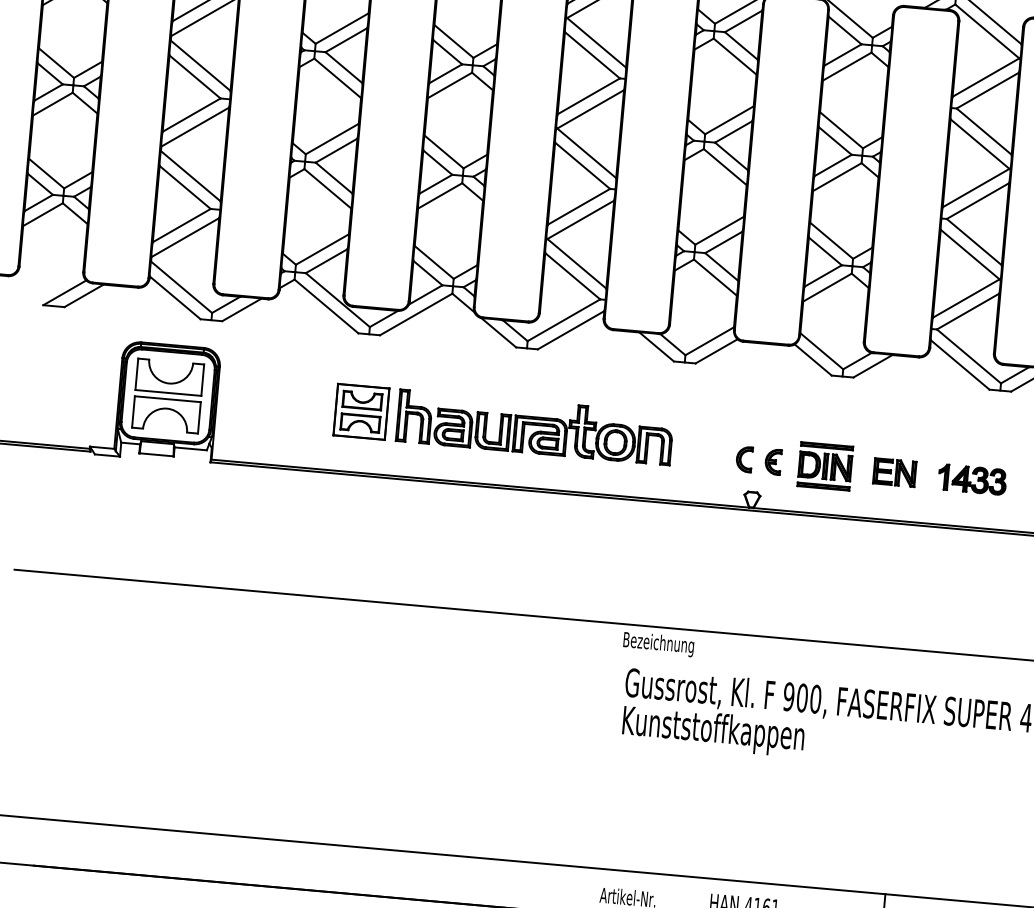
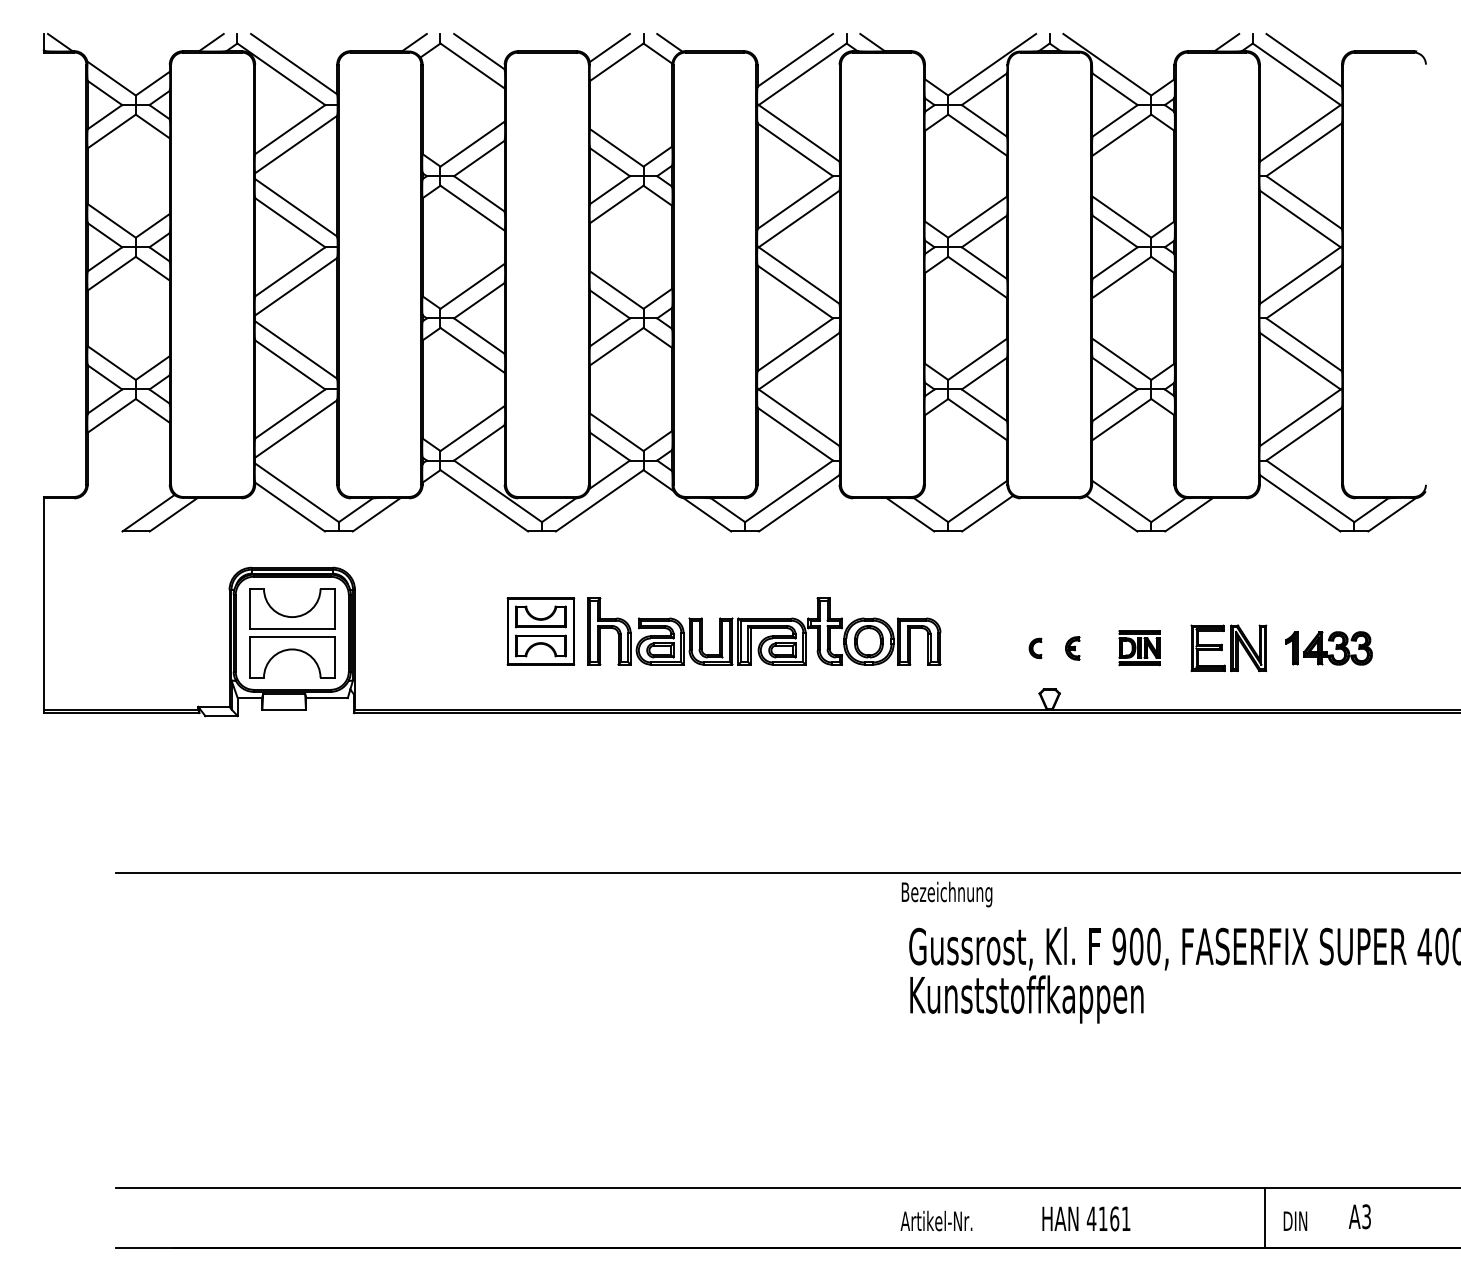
part: (744, 459) -> (1035, 648), size x0.6
part: (773, 462) -> (1072, 648), size x0.7
part: (825, 465) -> (1139, 647), size x0.6
part: (894, 472) -> (1228, 647), size x1.4

